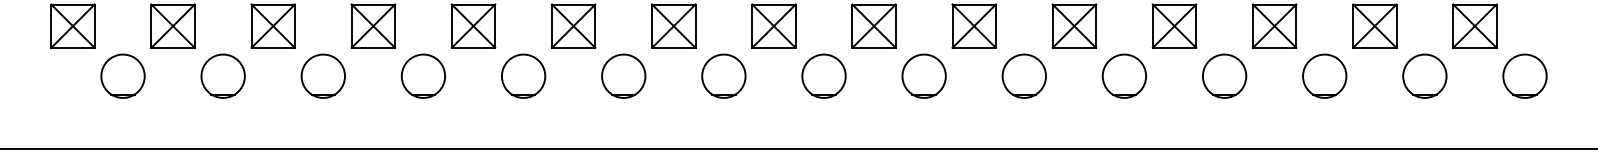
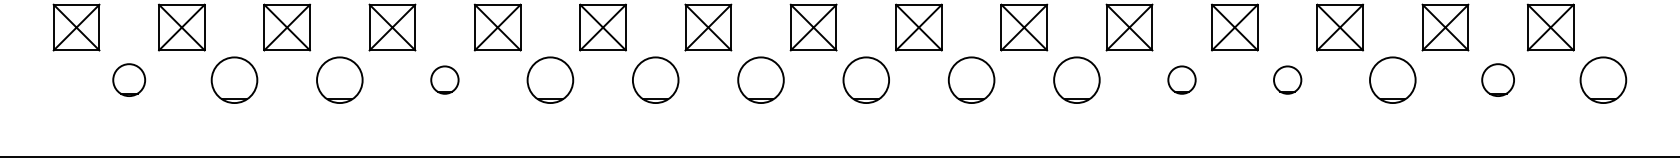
part: (122, 75) -> (128, 79), size x0.7
part: (422, 75) -> (444, 79), size x0.6
part: (1123, 75) -> (1181, 79), size x0.6
part: (1224, 75) -> (1287, 79), size x0.6
part: (1424, 75) -> (1497, 79), size x0.7

